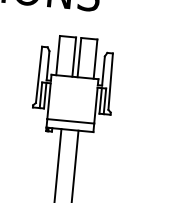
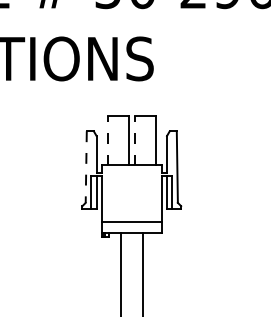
line: (58, 55) -> (108, 140), solid -> dashed
line: (79, 57) -> (135, 140), solid -> dashed
line: (39, 75) -> (86, 167), solid -> dashed

